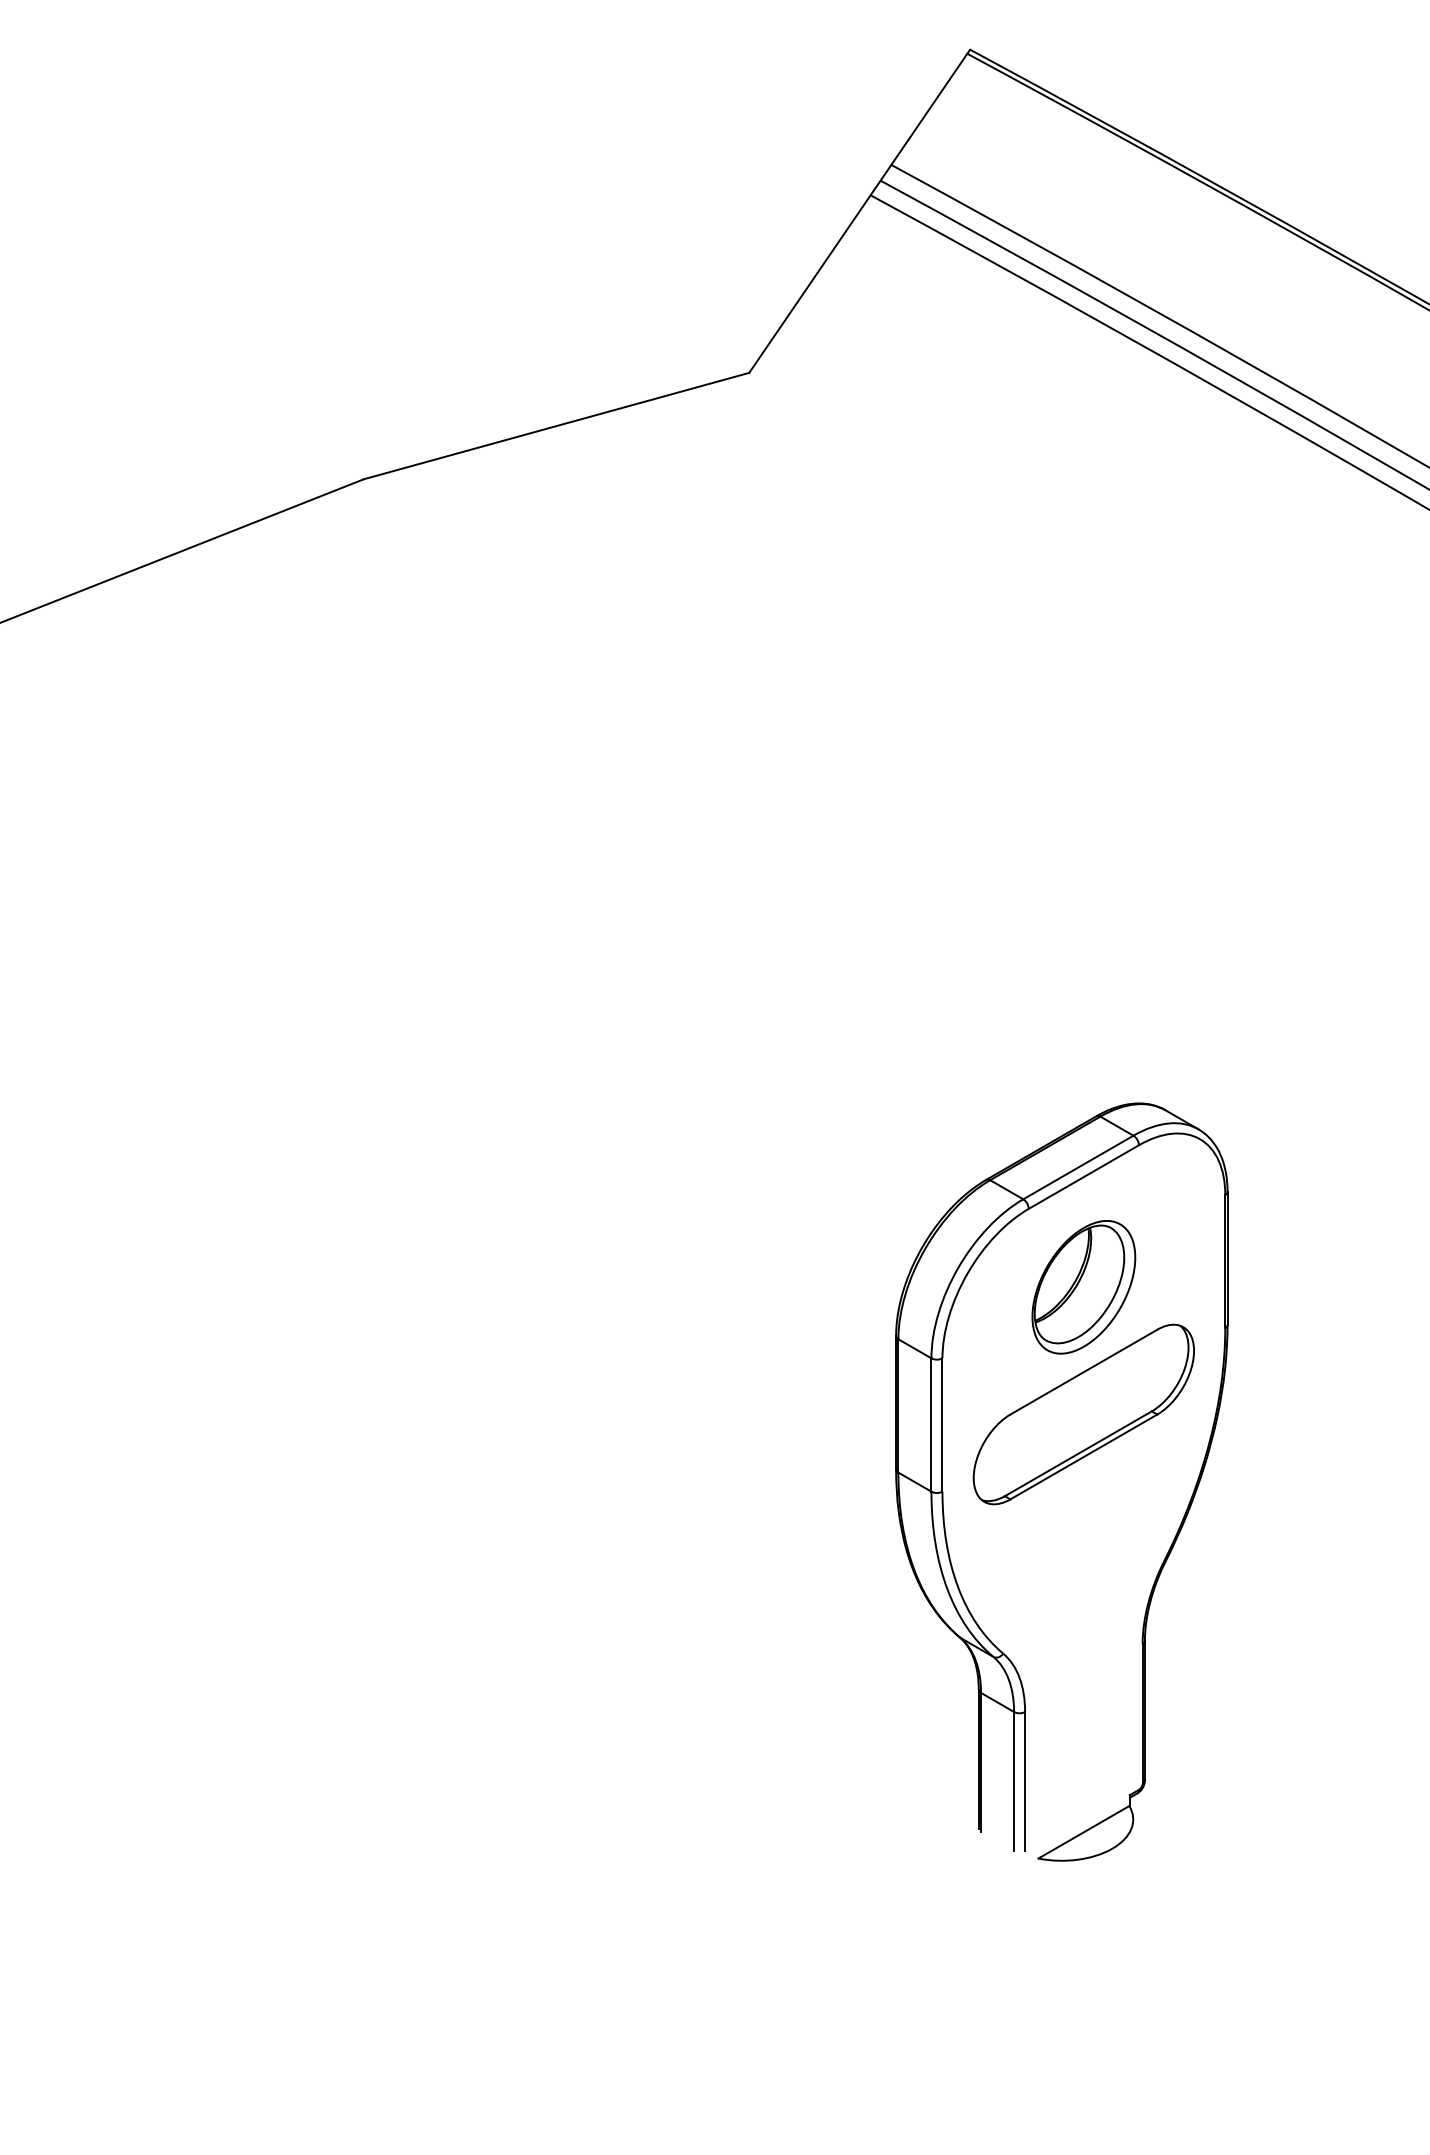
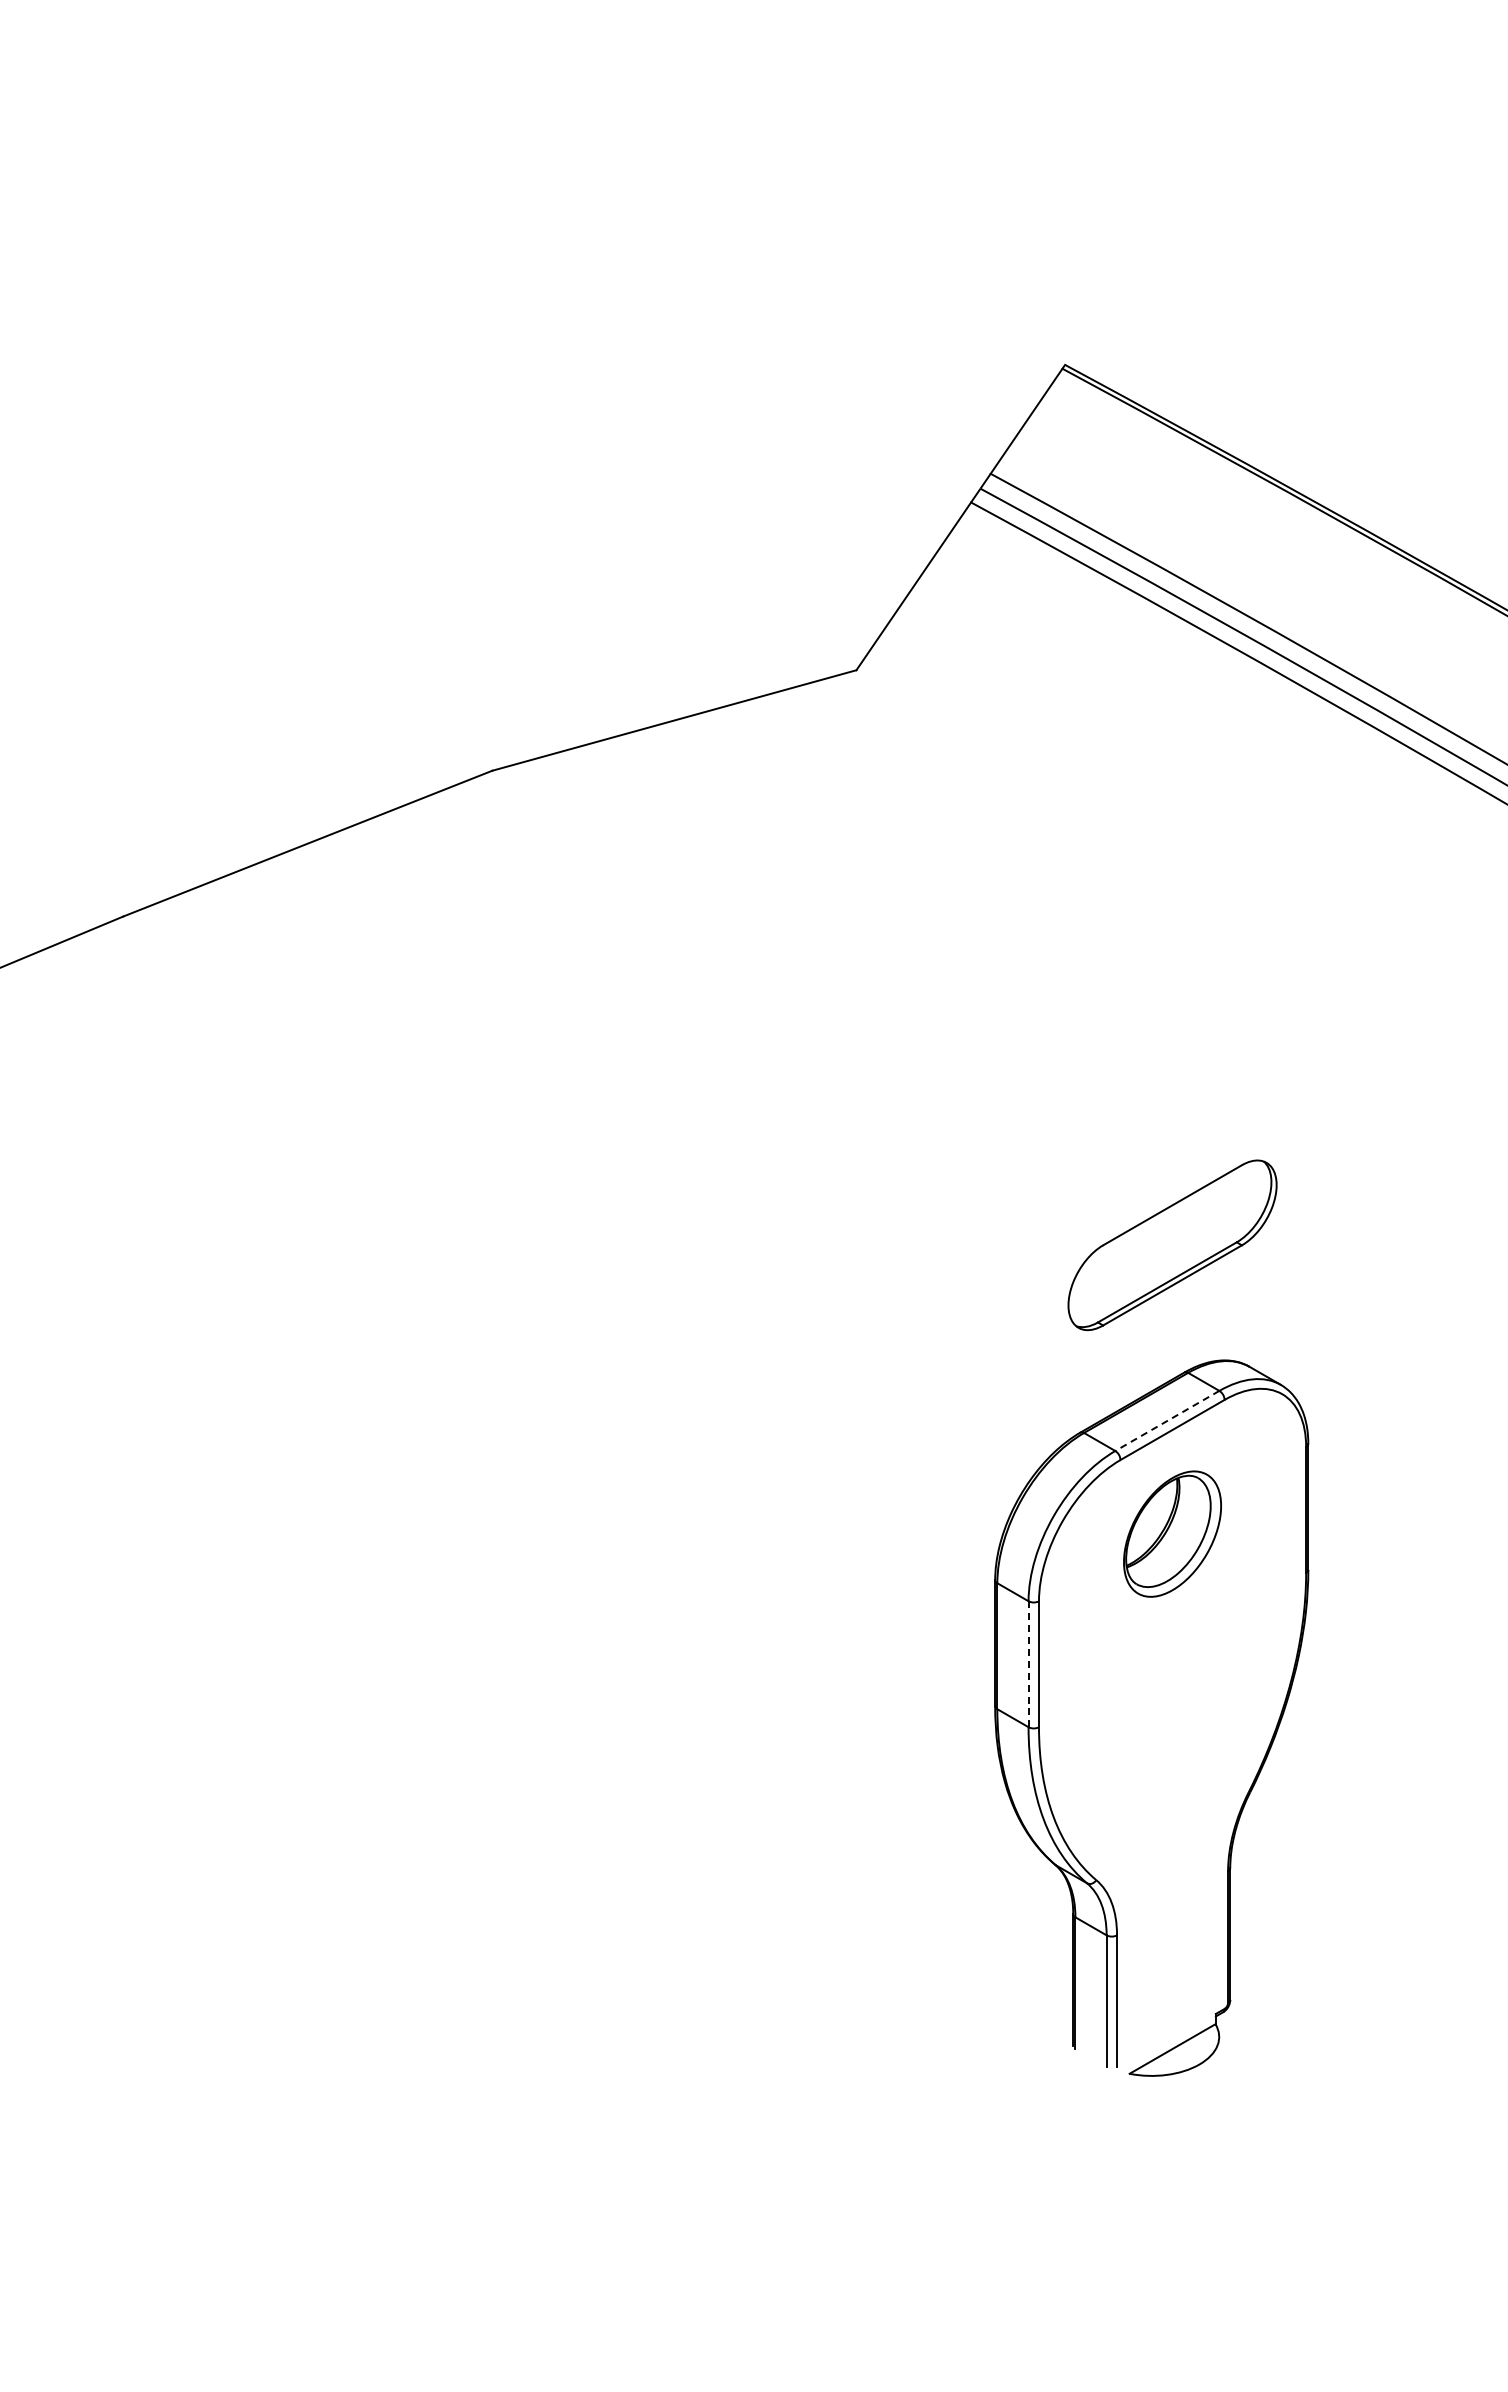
line: (1077, 1168) -> (1166, 1421), solid -> dashed
part: (1083, 1414) -> (1172, 1245), moved
line: (931, 1425) -> (1028, 1664), solid -> dashed

